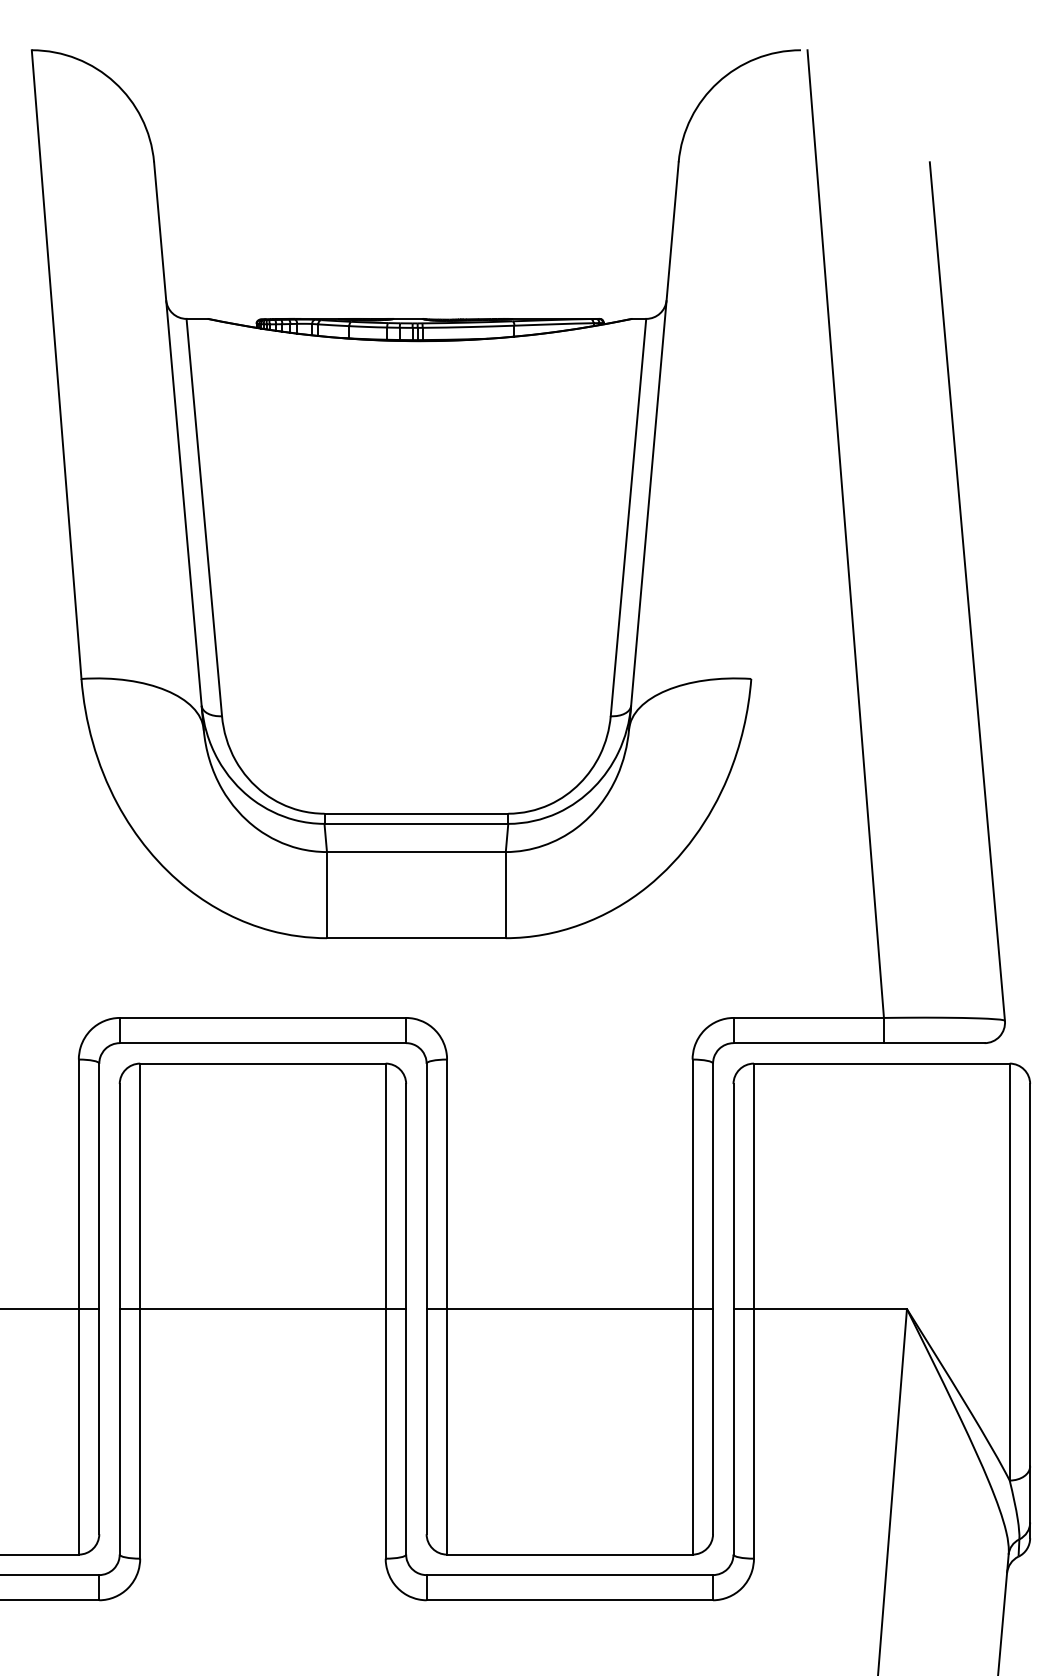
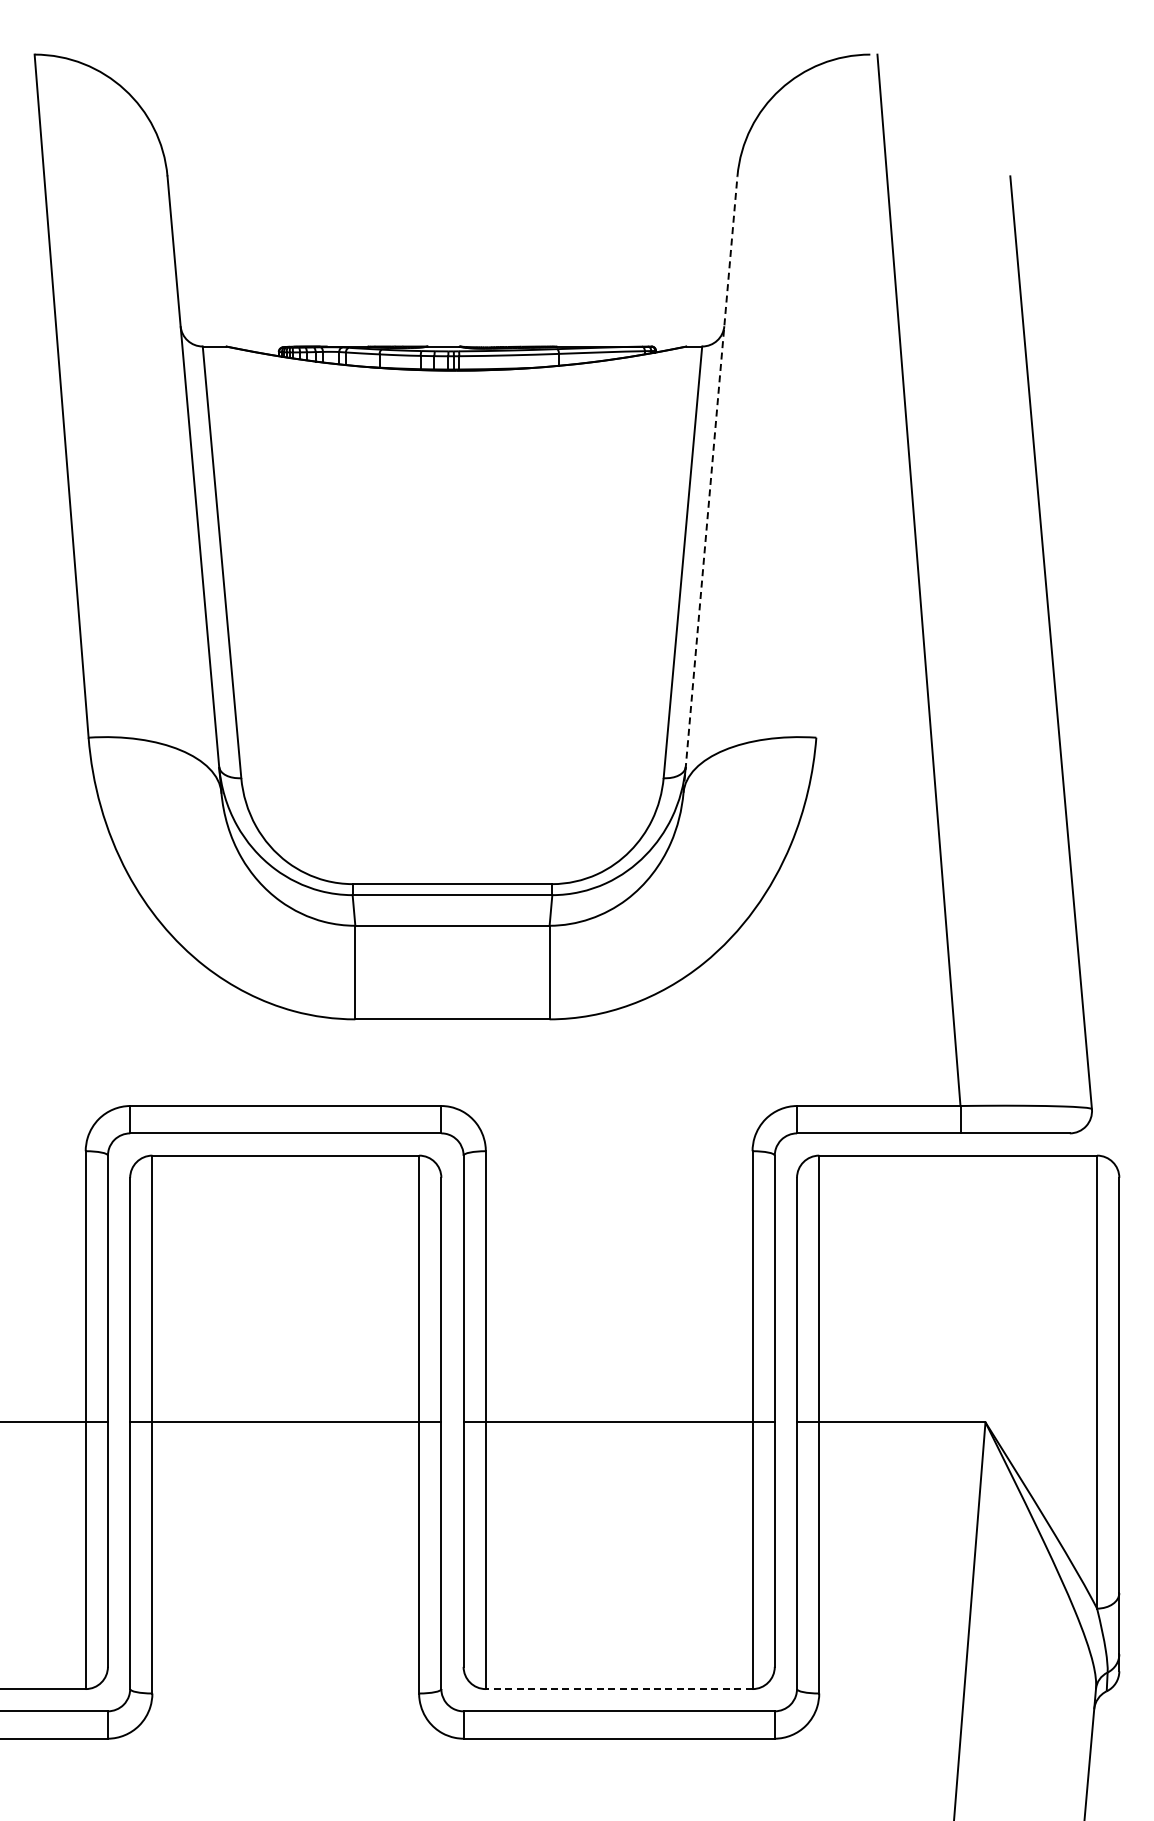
line: (653, 445) -> (710, 484), solid -> dashed
line: (569, 1554) -> (618, 1689), solid -> dashed

